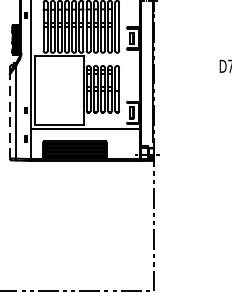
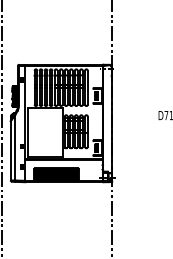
line: (9, 115) -> (10, 150), dashed -> solid

